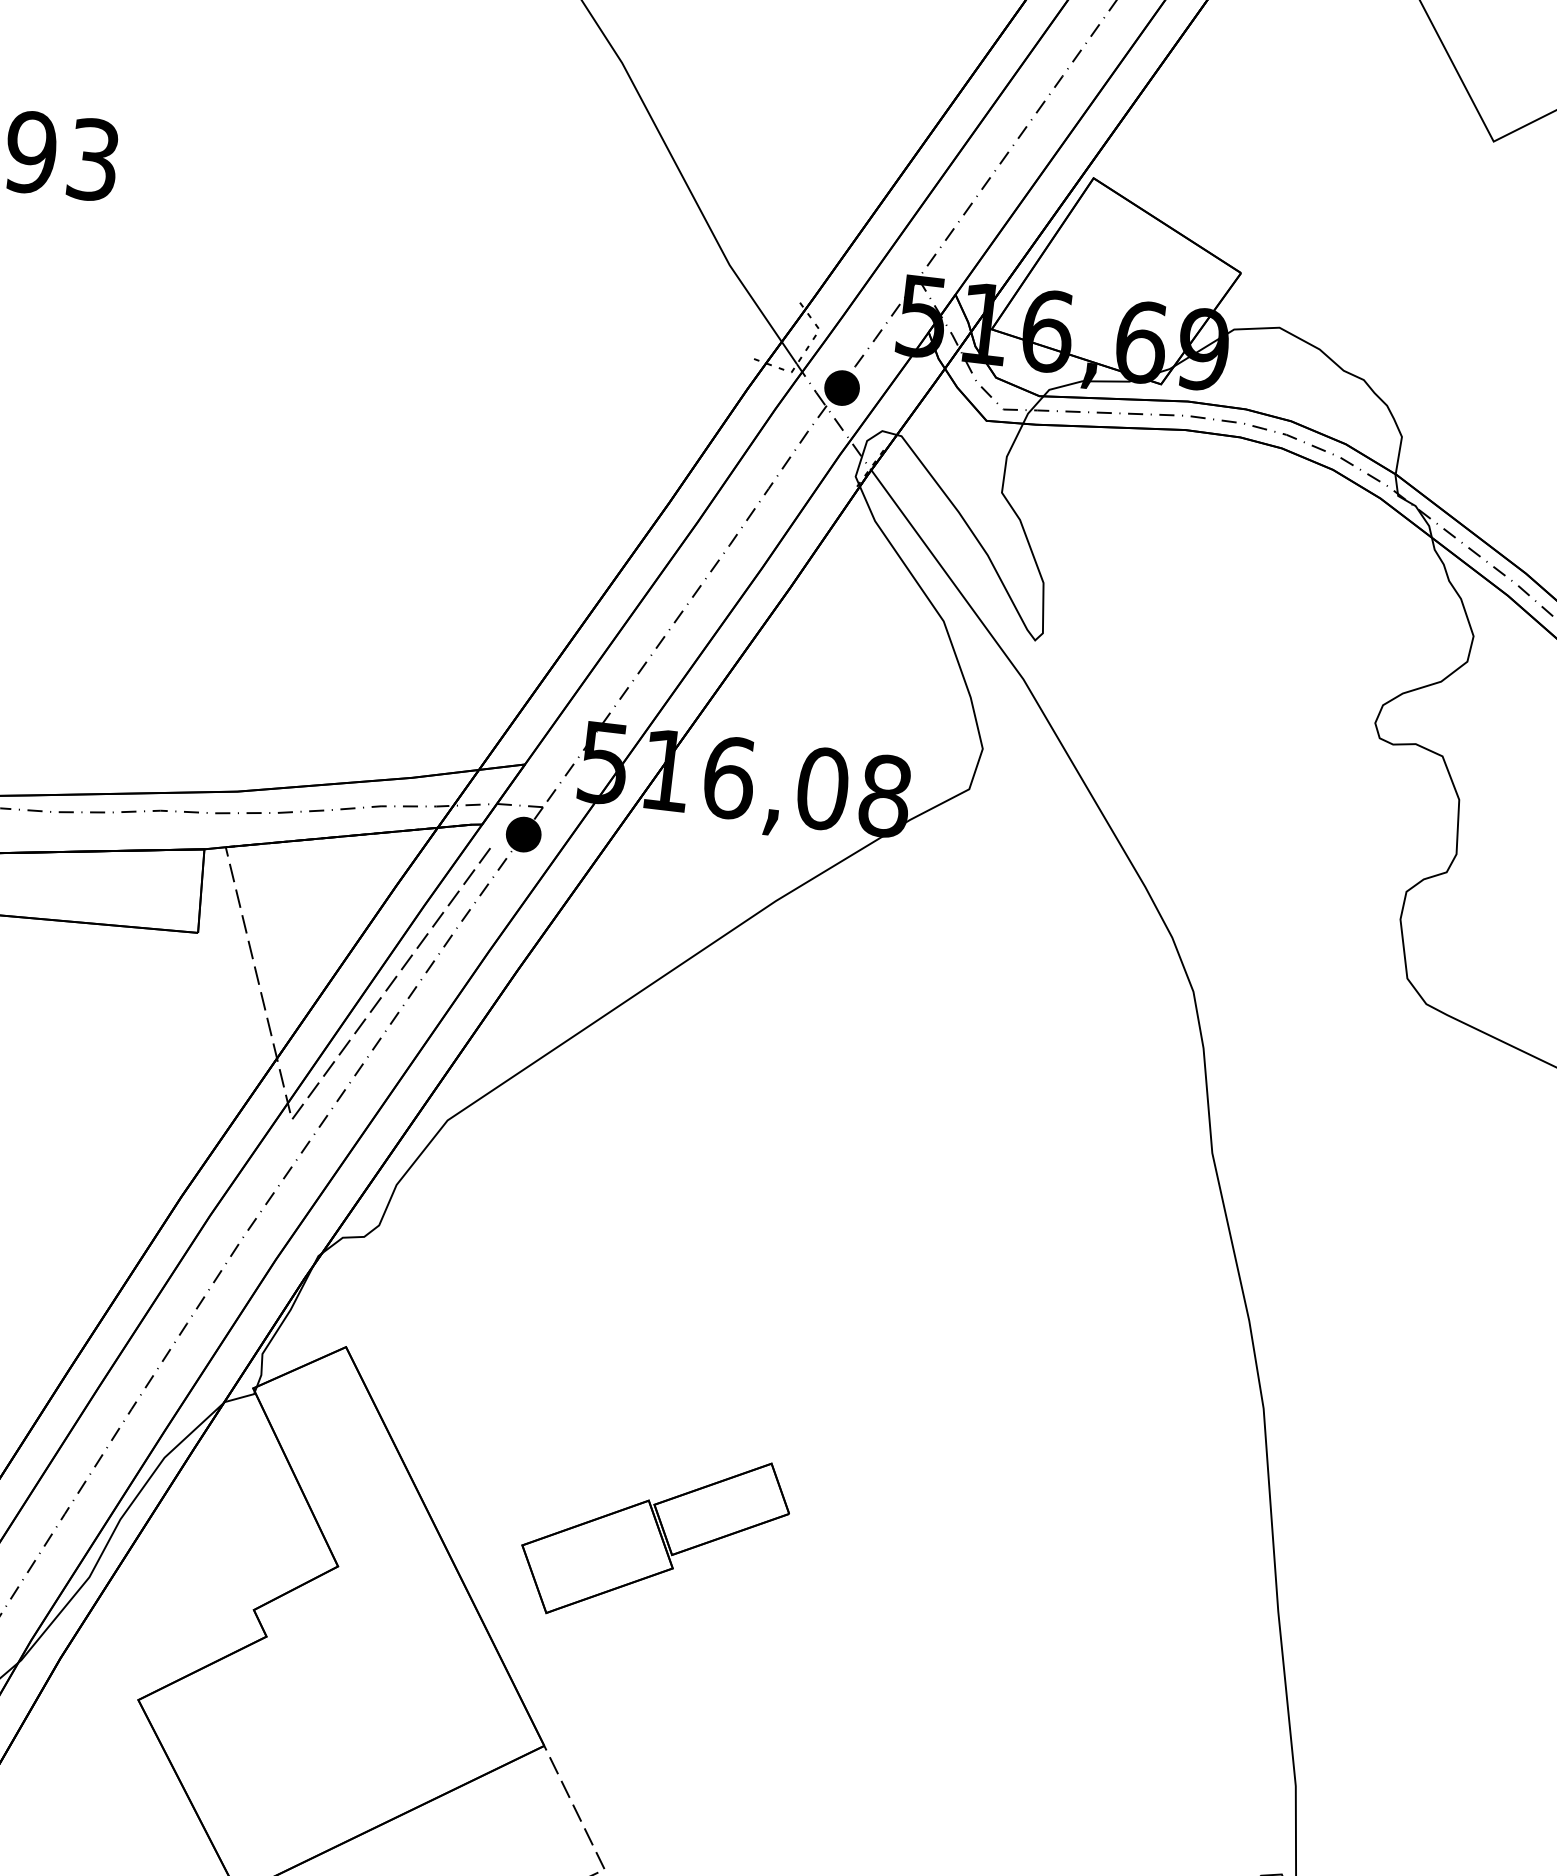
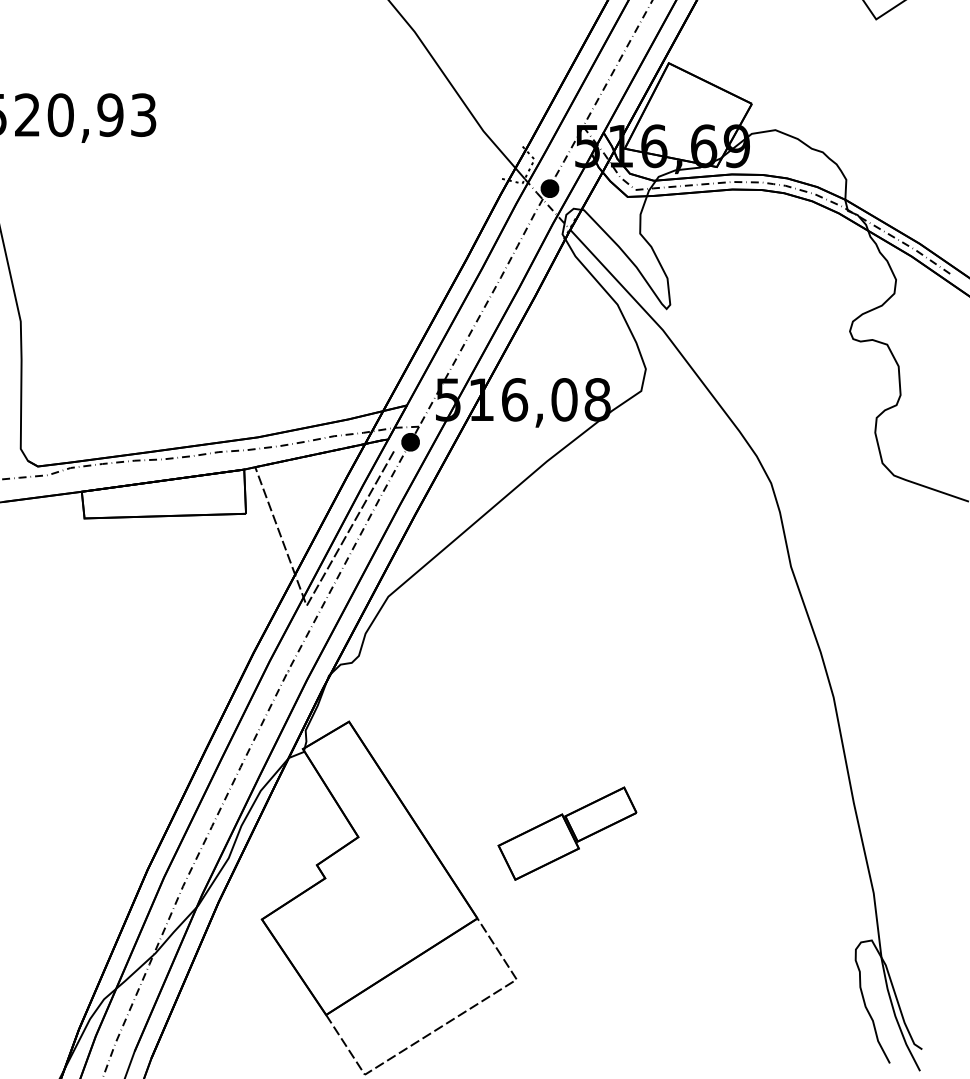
part: (654, 1537) -> (567, 833), moved

